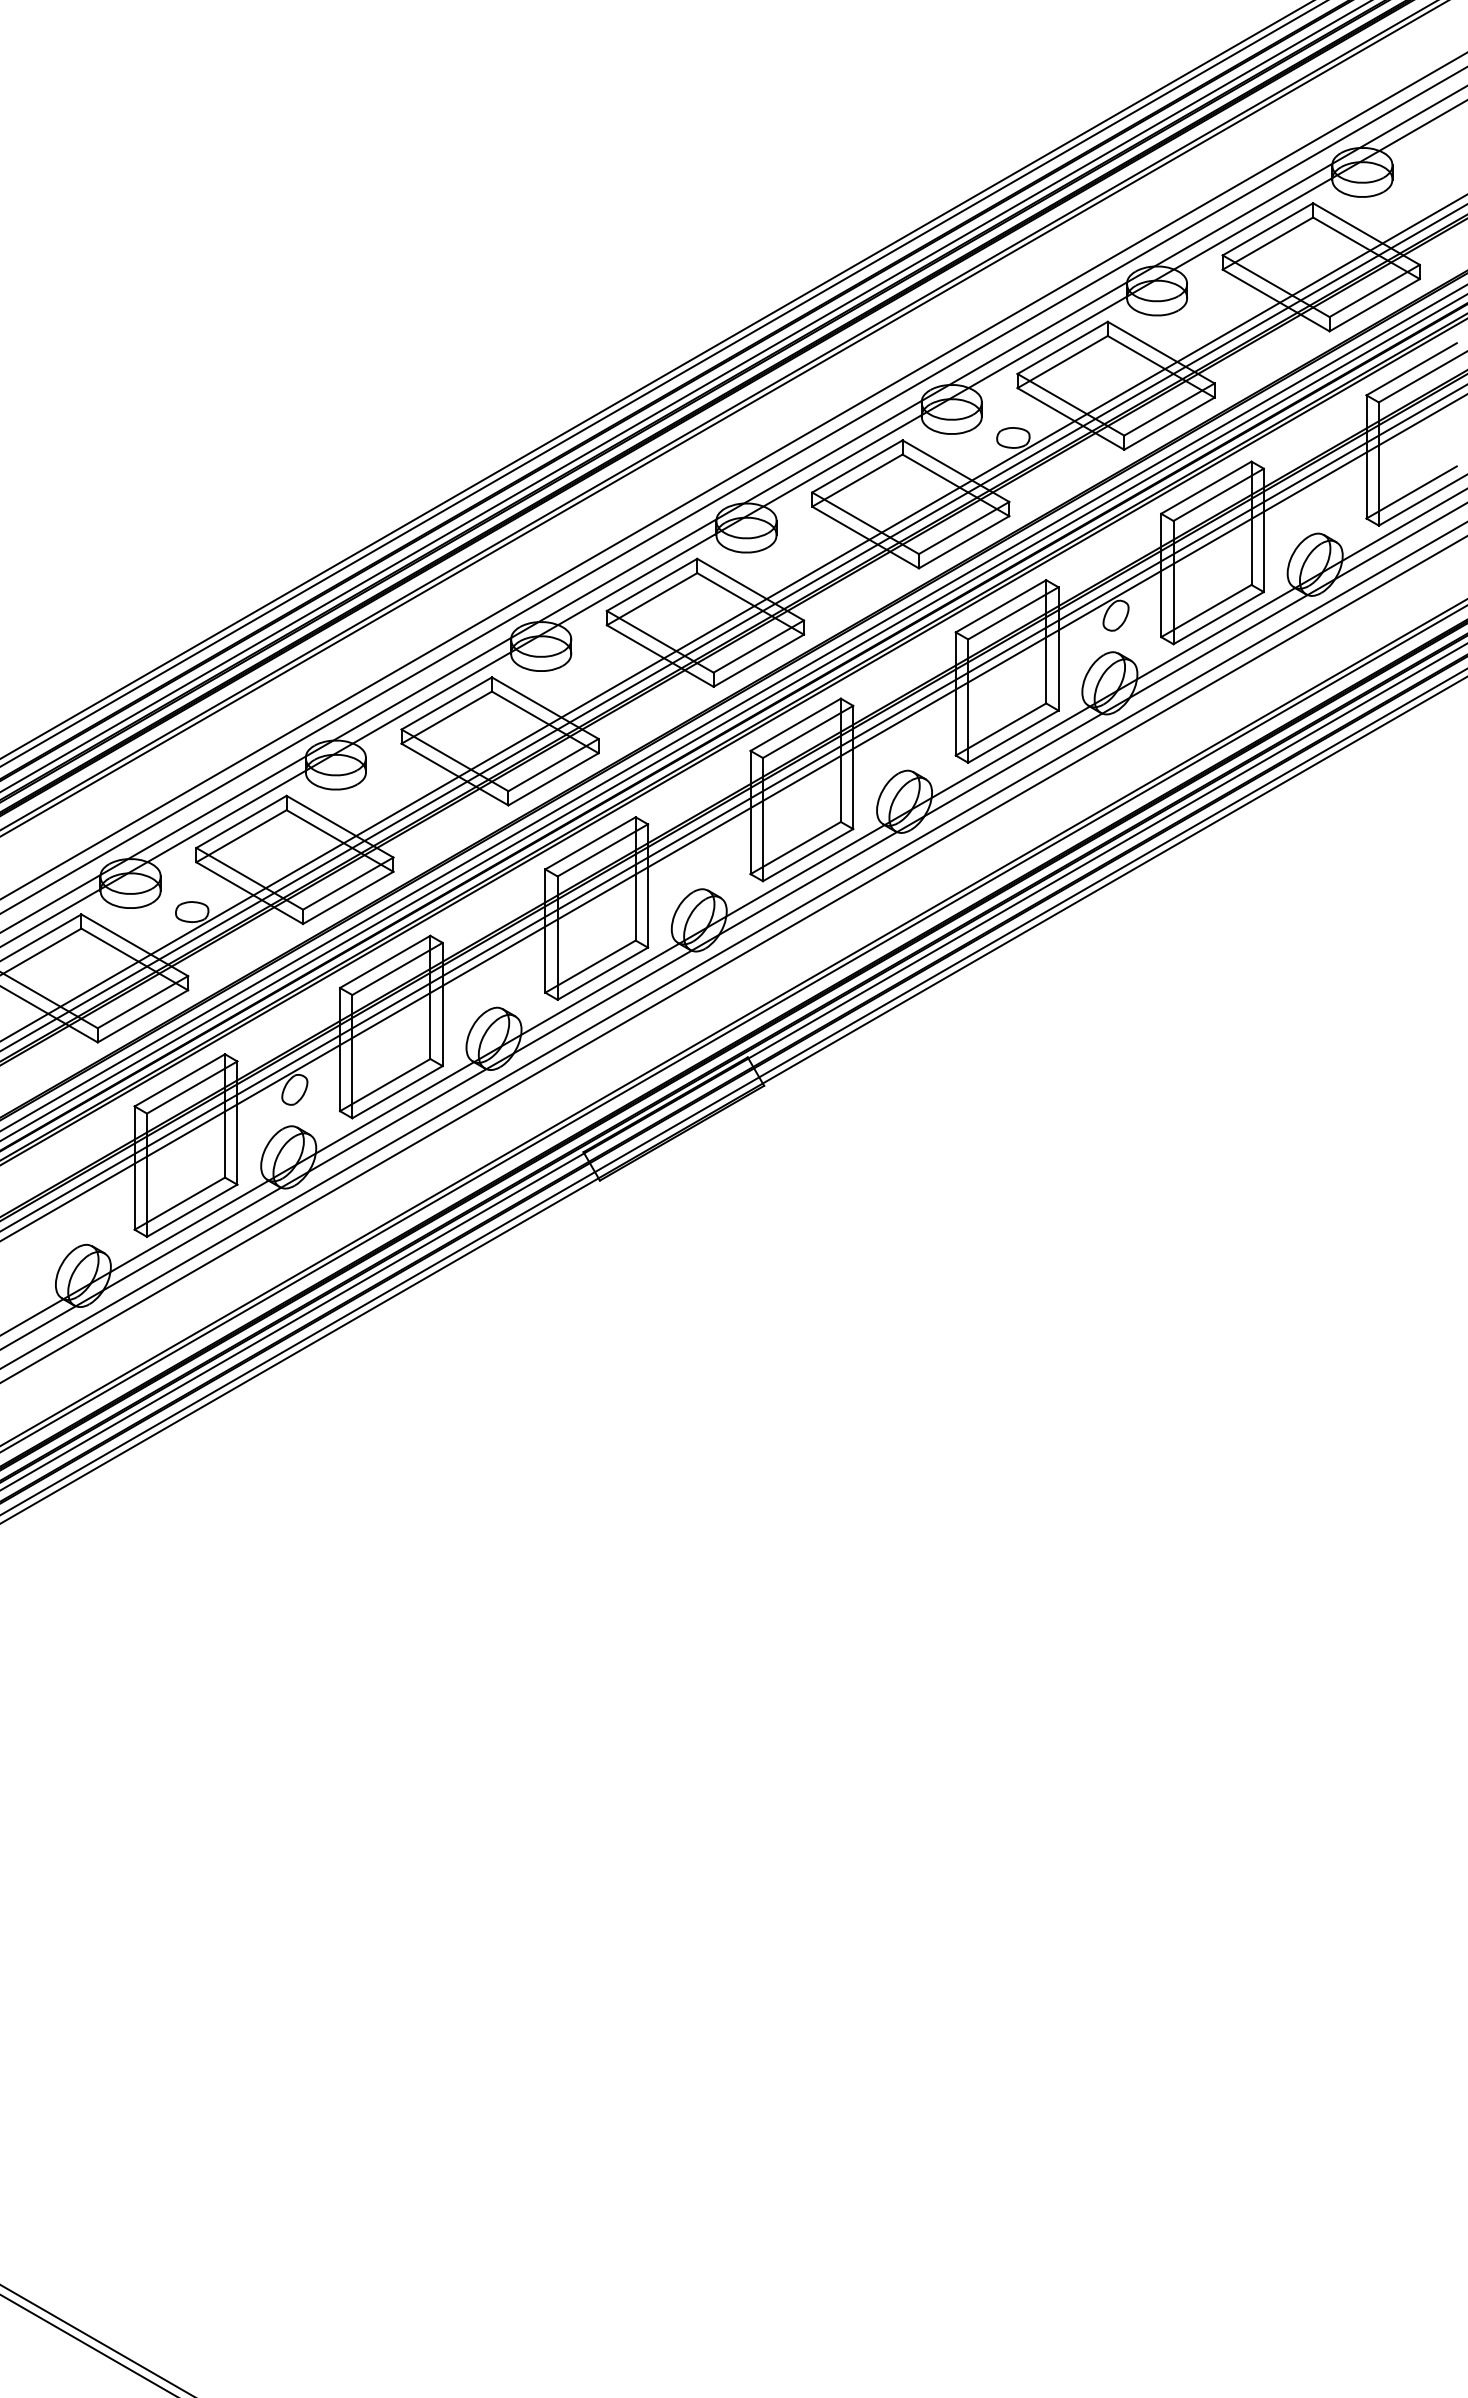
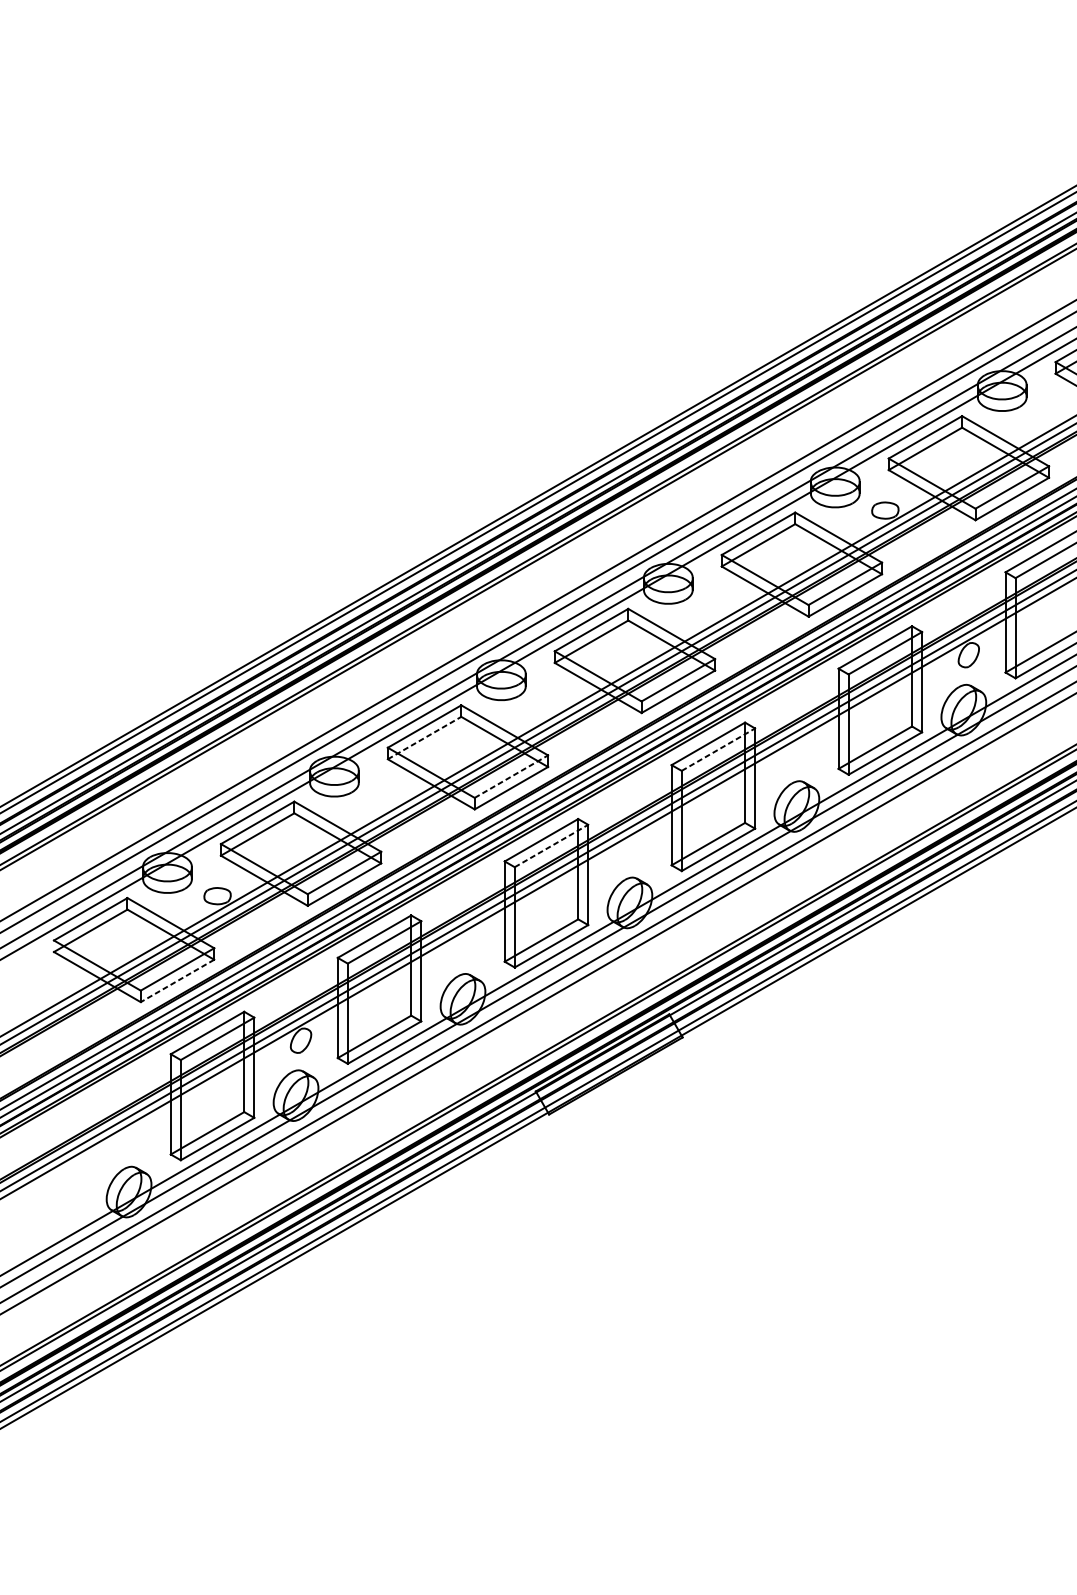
line: (447, 717) -> (425, 737), solid -> dashed
line: (808, 731) -> (718, 749), solid -> dashed
line: (553, 764) -> (511, 776), solid -> dashed
line: (603, 850) -> (552, 846), solid -> dashed
line: (142, 1016) -> (177, 981), solid -> dashed

